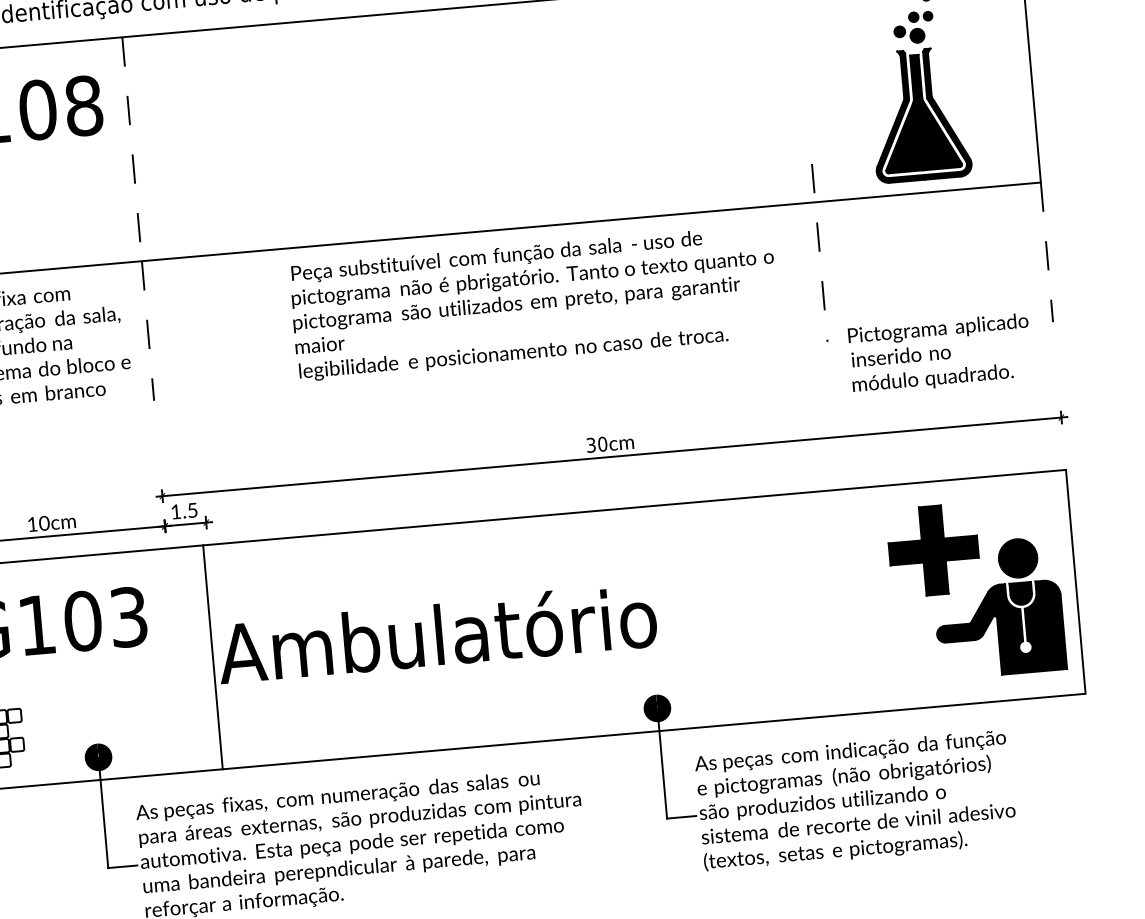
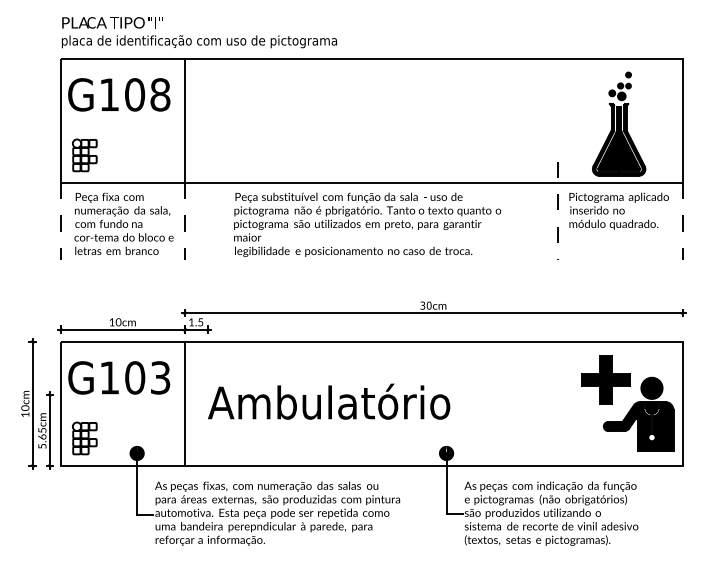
line: (131, 148) -> (184, 120), dashed -> solid
text: (534, 302) -> (367, 224), moved
text: (939, 352) -> (618, 210), moved
line: (212, 656) -> (184, 403), moved

